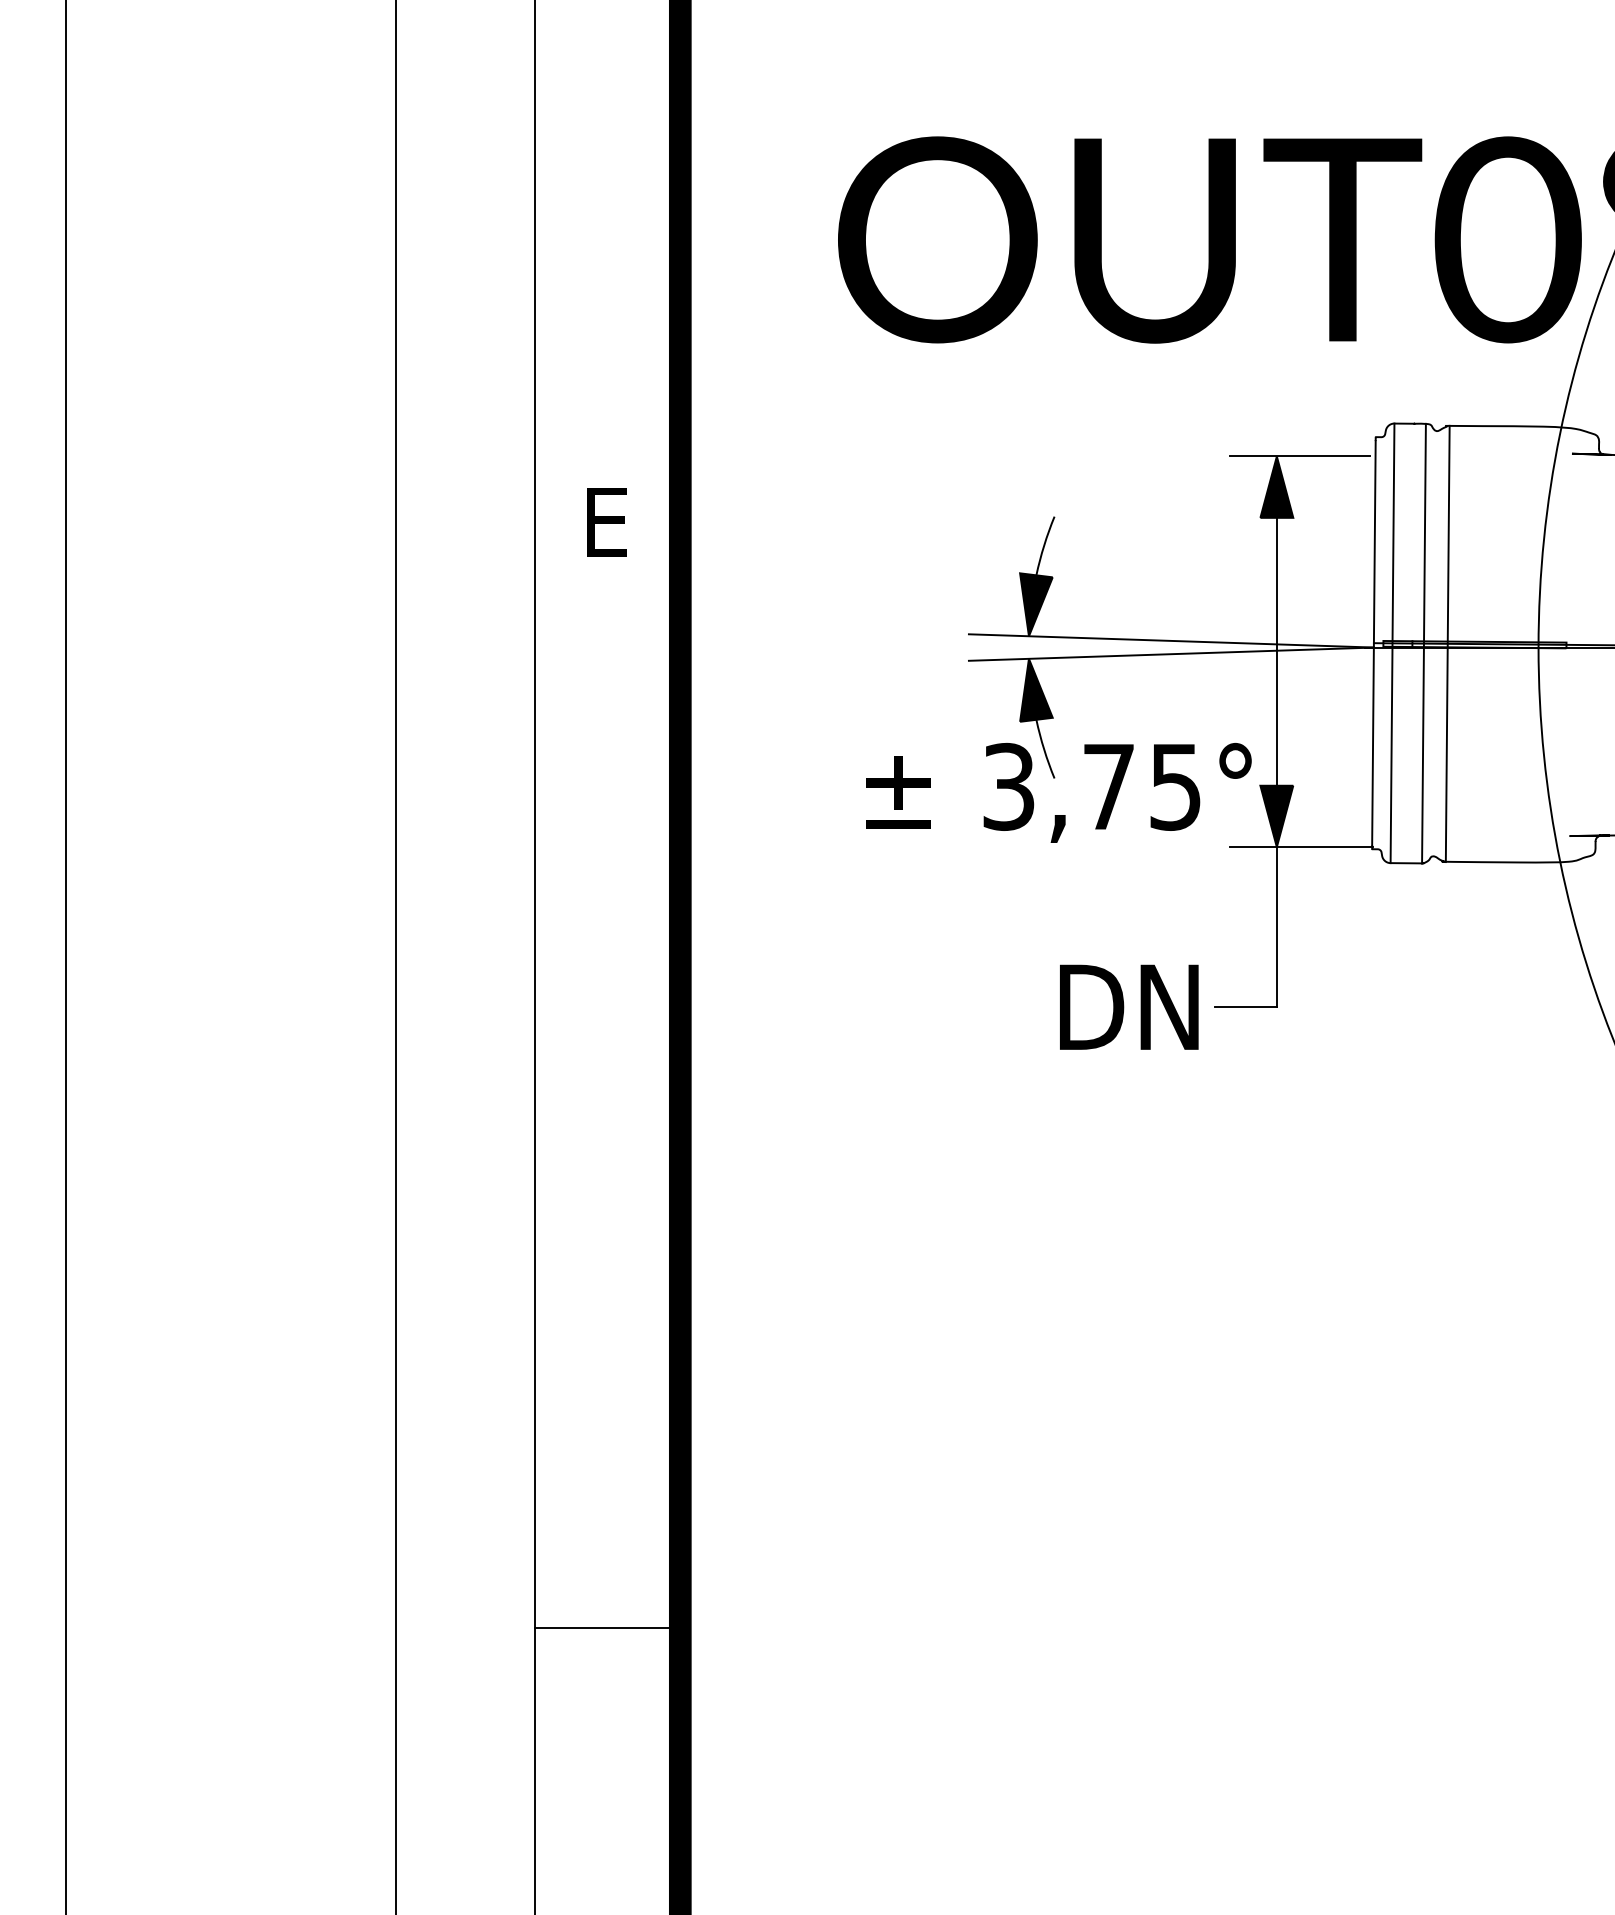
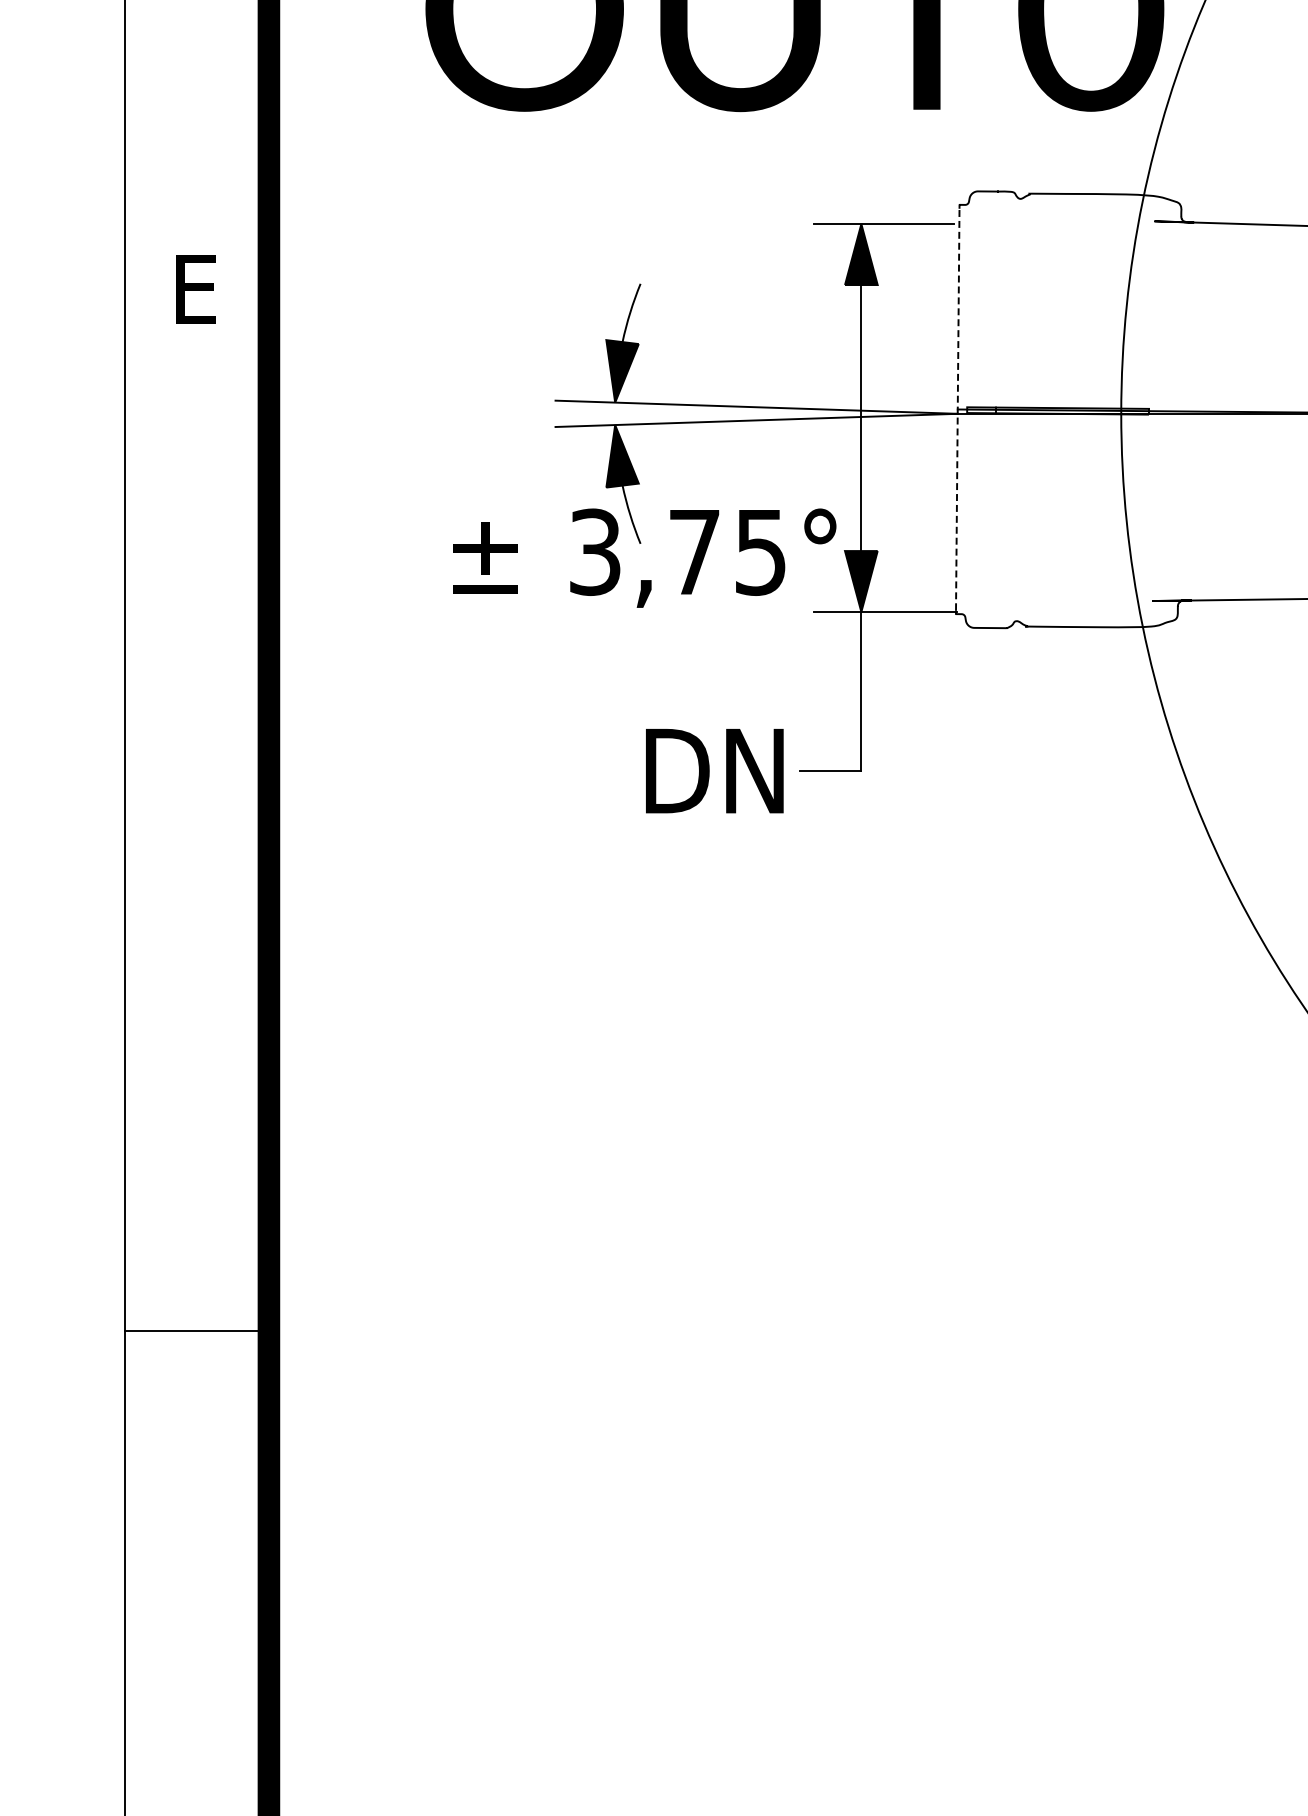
line: (1373, 642) -> (957, 408), solid -> dashed
line: (1392, 643) -> (976, 409), removed
line: (1423, 643) -> (1006, 409), removed
line: (1447, 643) -> (1030, 409), removed
line: (603, 1627) -> (192, 1331), moved

